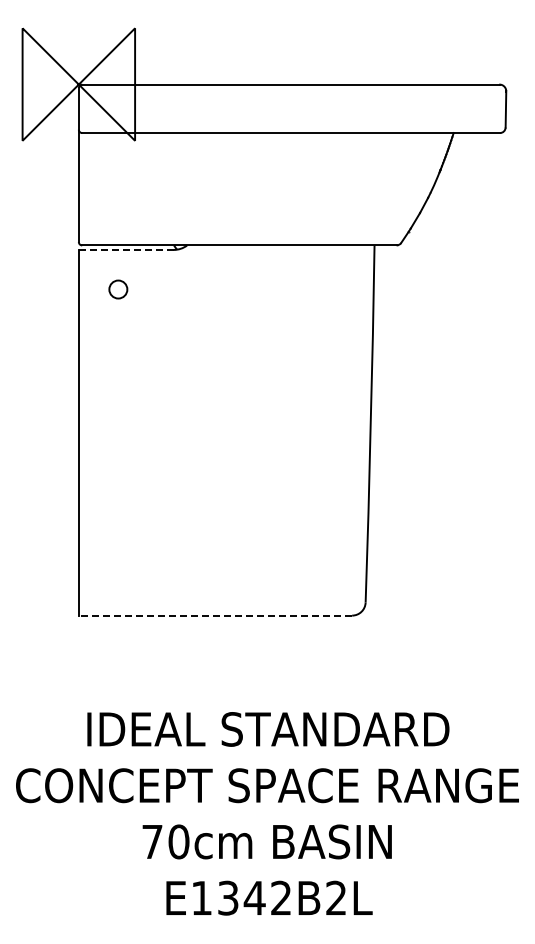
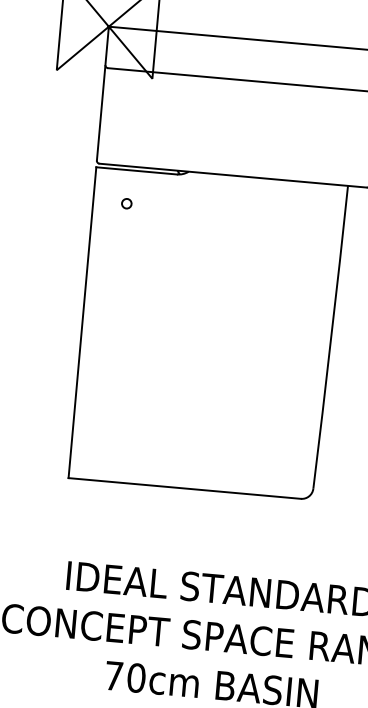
line: (125, 249) -> (136, 170), dashed -> solid
circle: (117, 288) -> (126, 202), size x0.62
line: (215, 615) -> (184, 488), dashed -> solid

